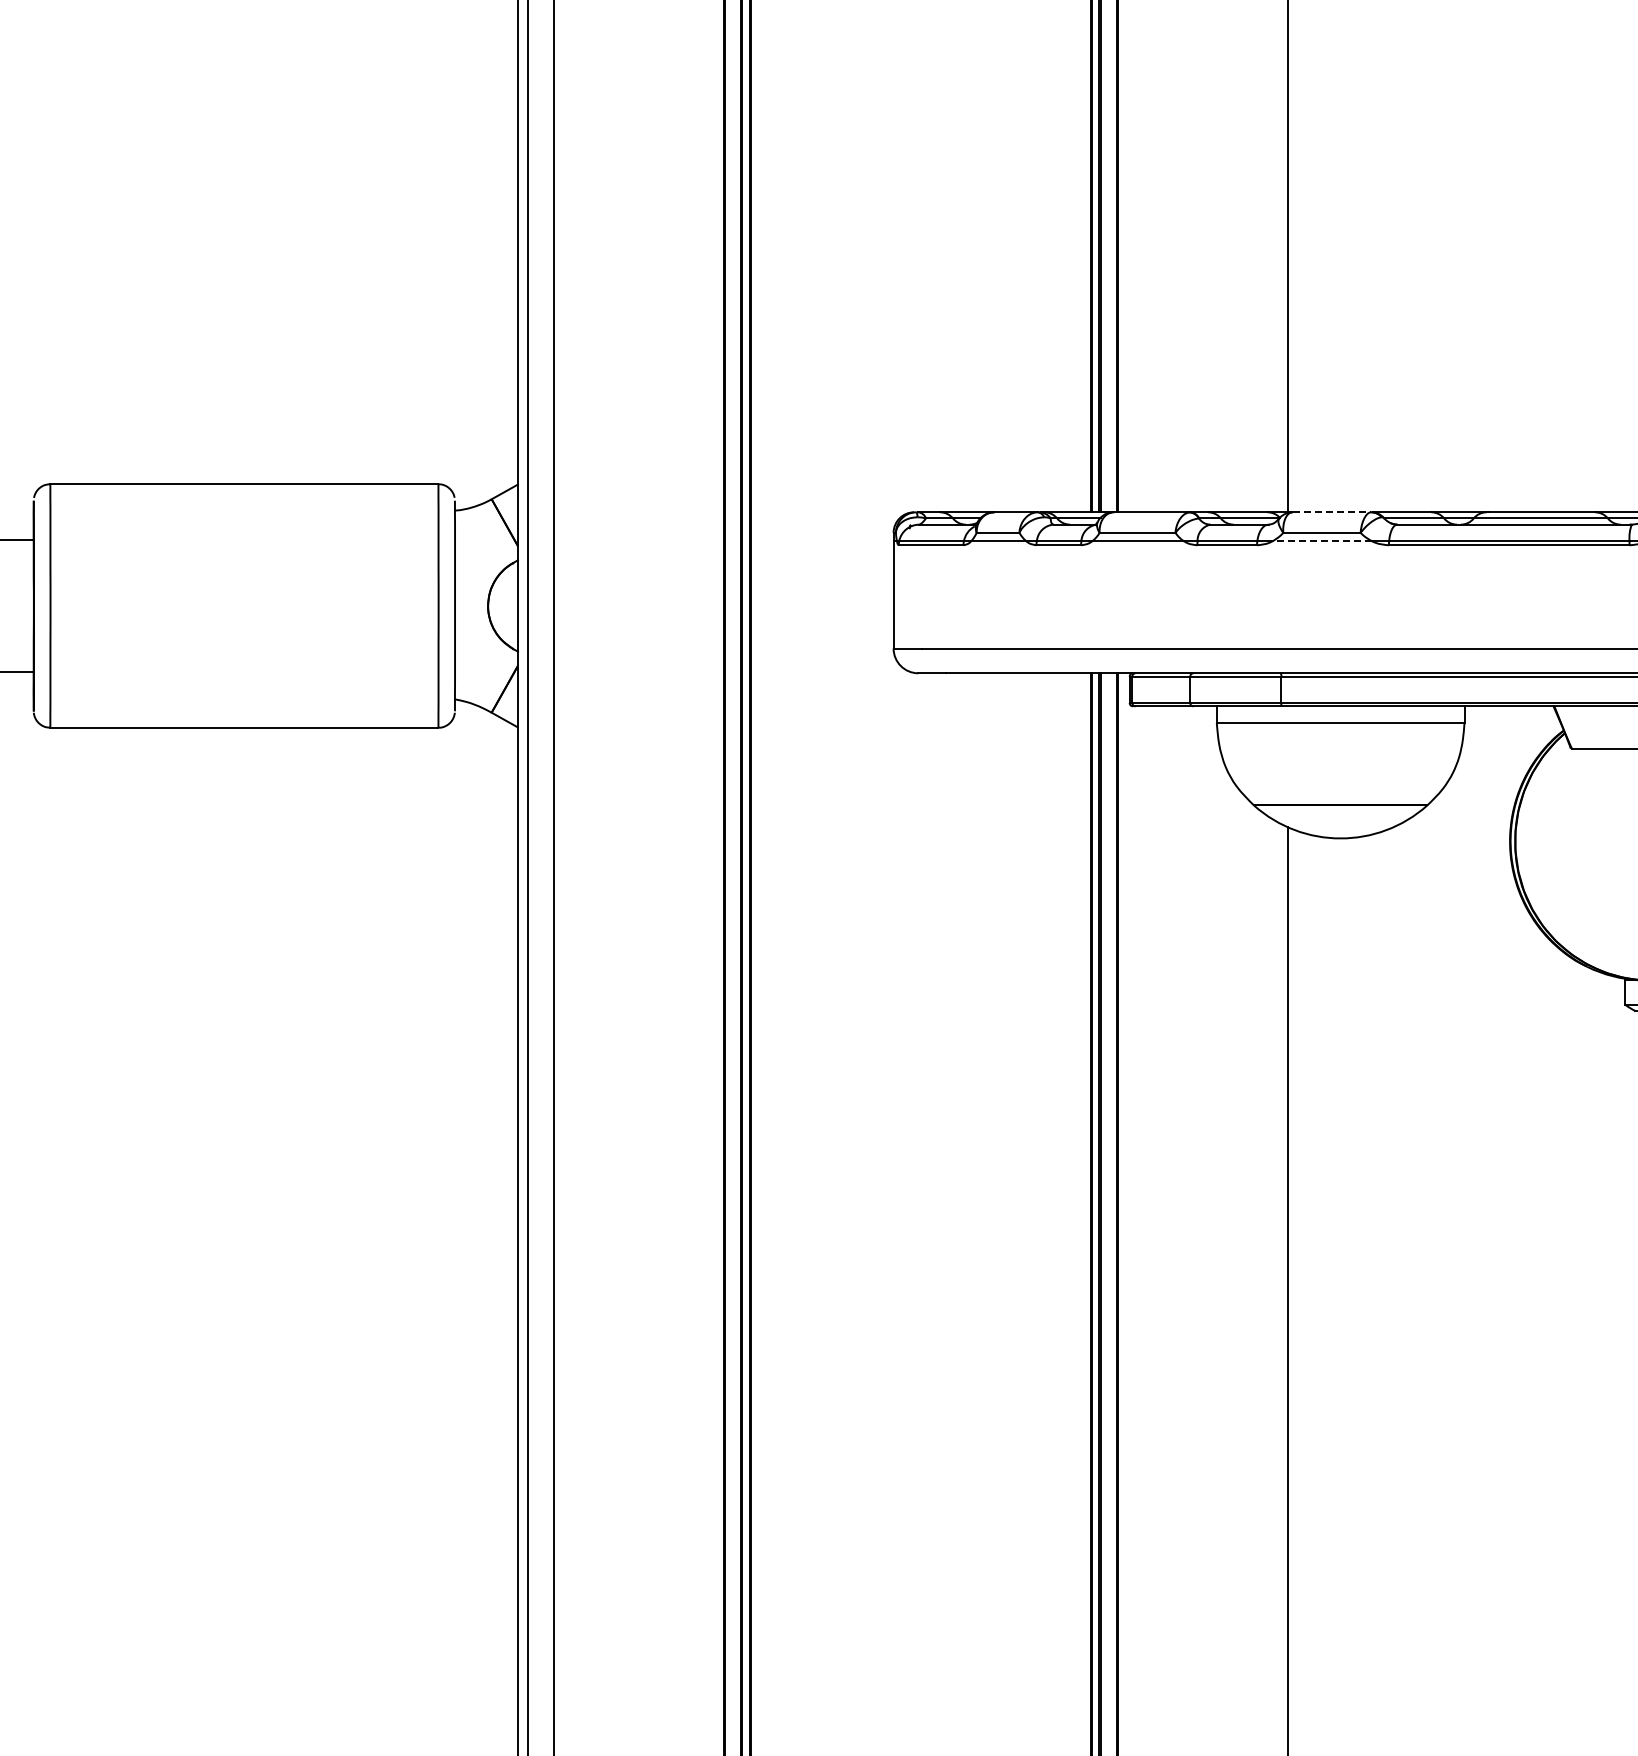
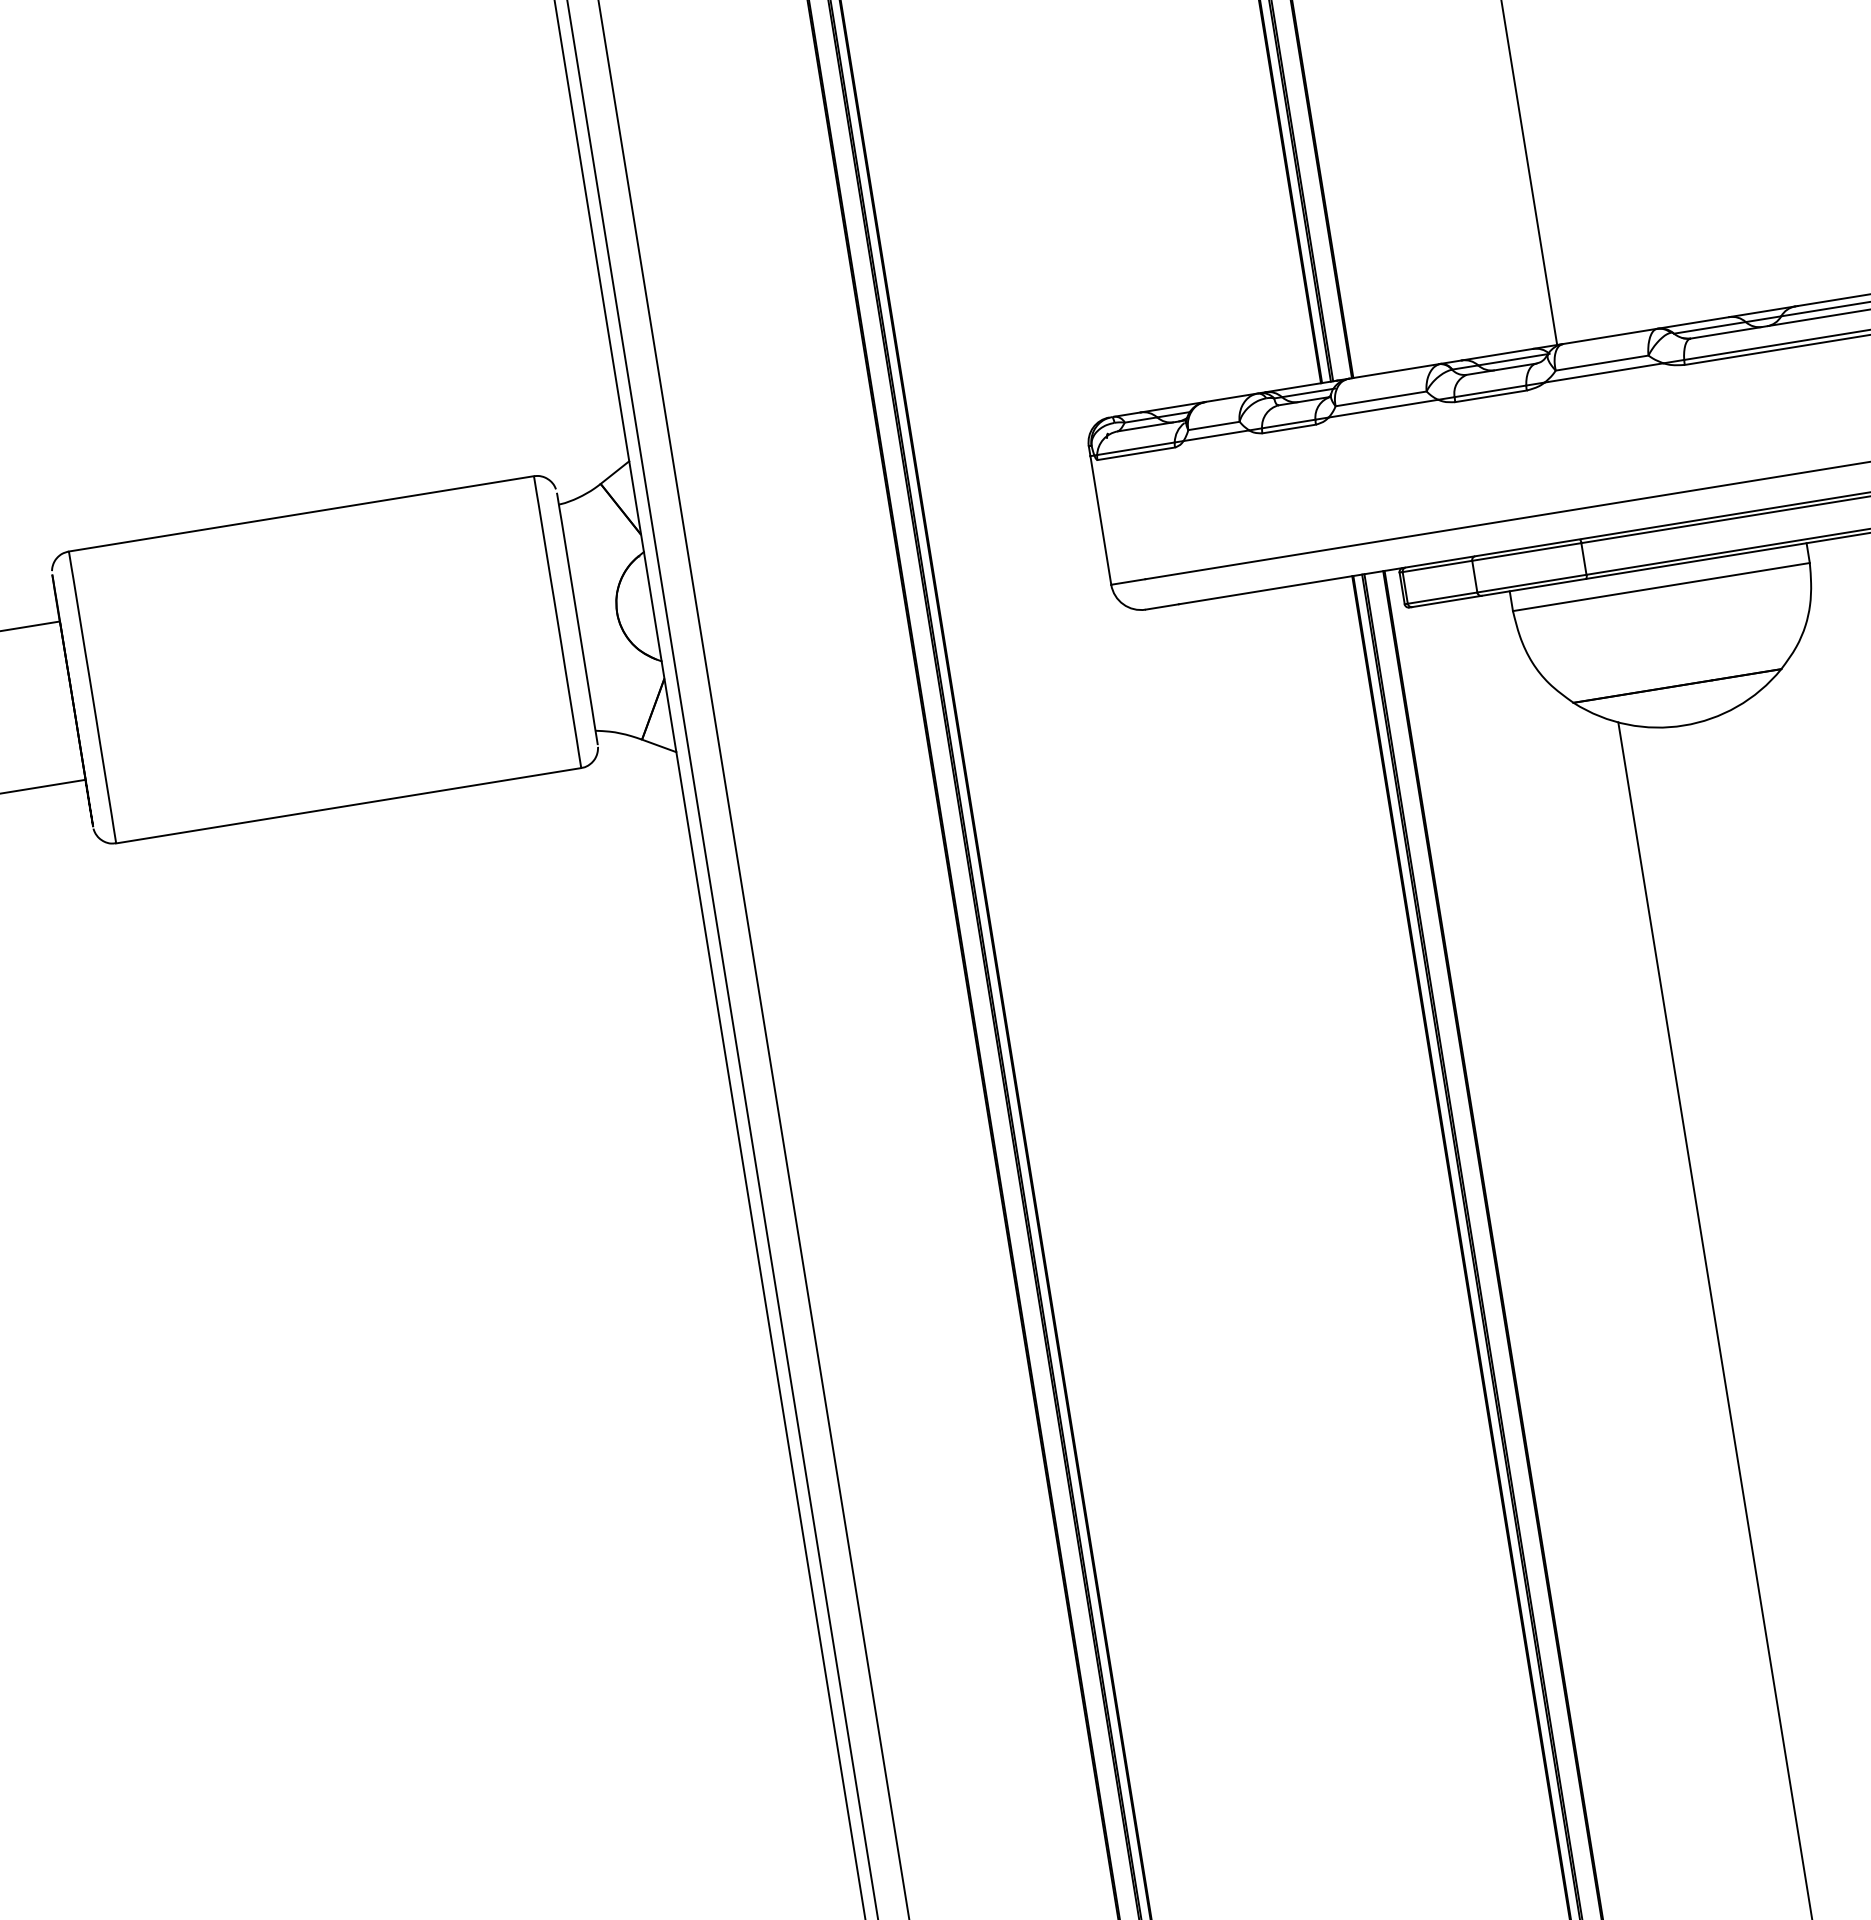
line: (1332, 512) -> (1610, 336), dashed -> solid
line: (1322, 541) -> (1604, 373), dashed -> solid

